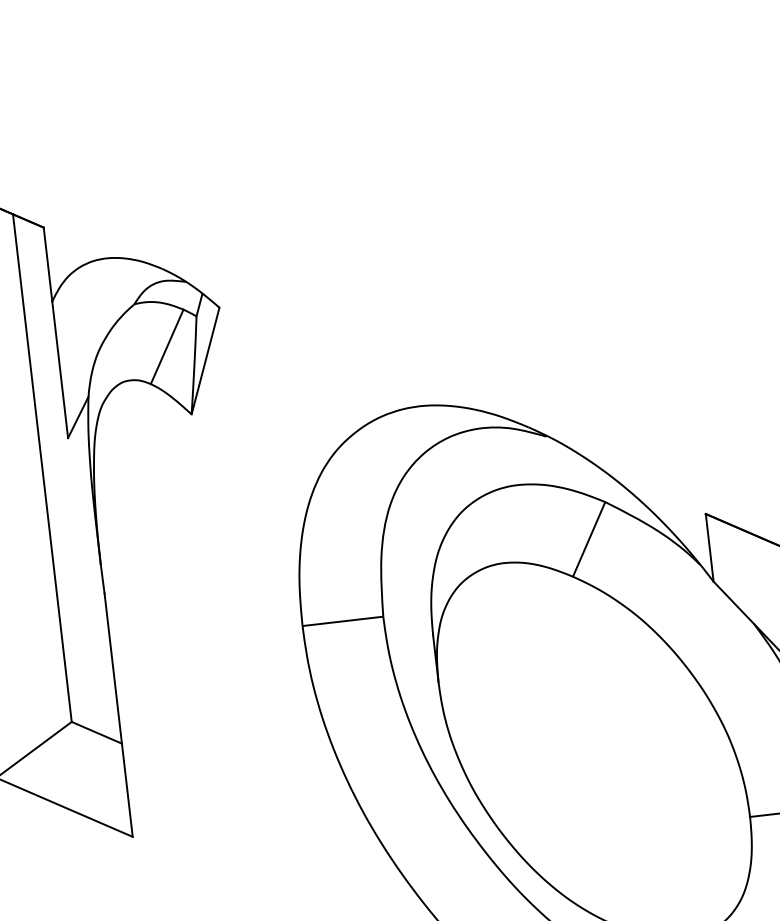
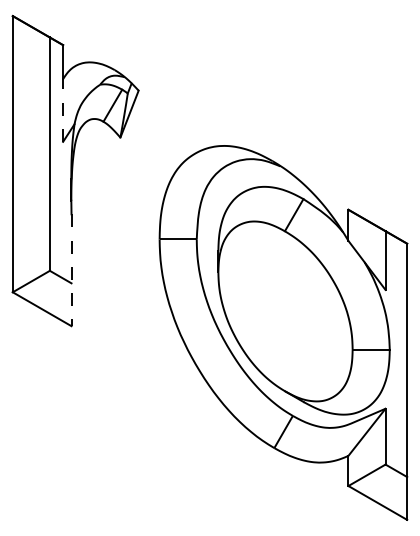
line: (60, 369) -> (63, 110), solid -> dashed
line: (118, 715) -> (71, 270), solid -> dashed

